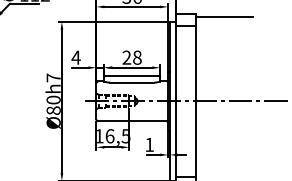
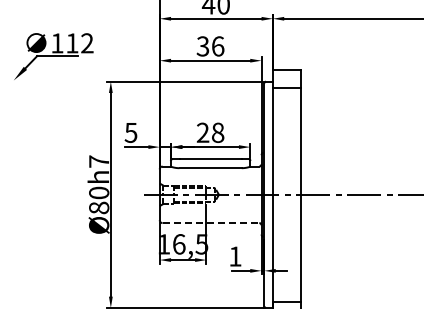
line: (224, 16) -> (341, 74), removed
text: (75, 57) -> (130, 132), 4 -> 5
line: (132, 121) -> (211, 223), solid -> dashed

